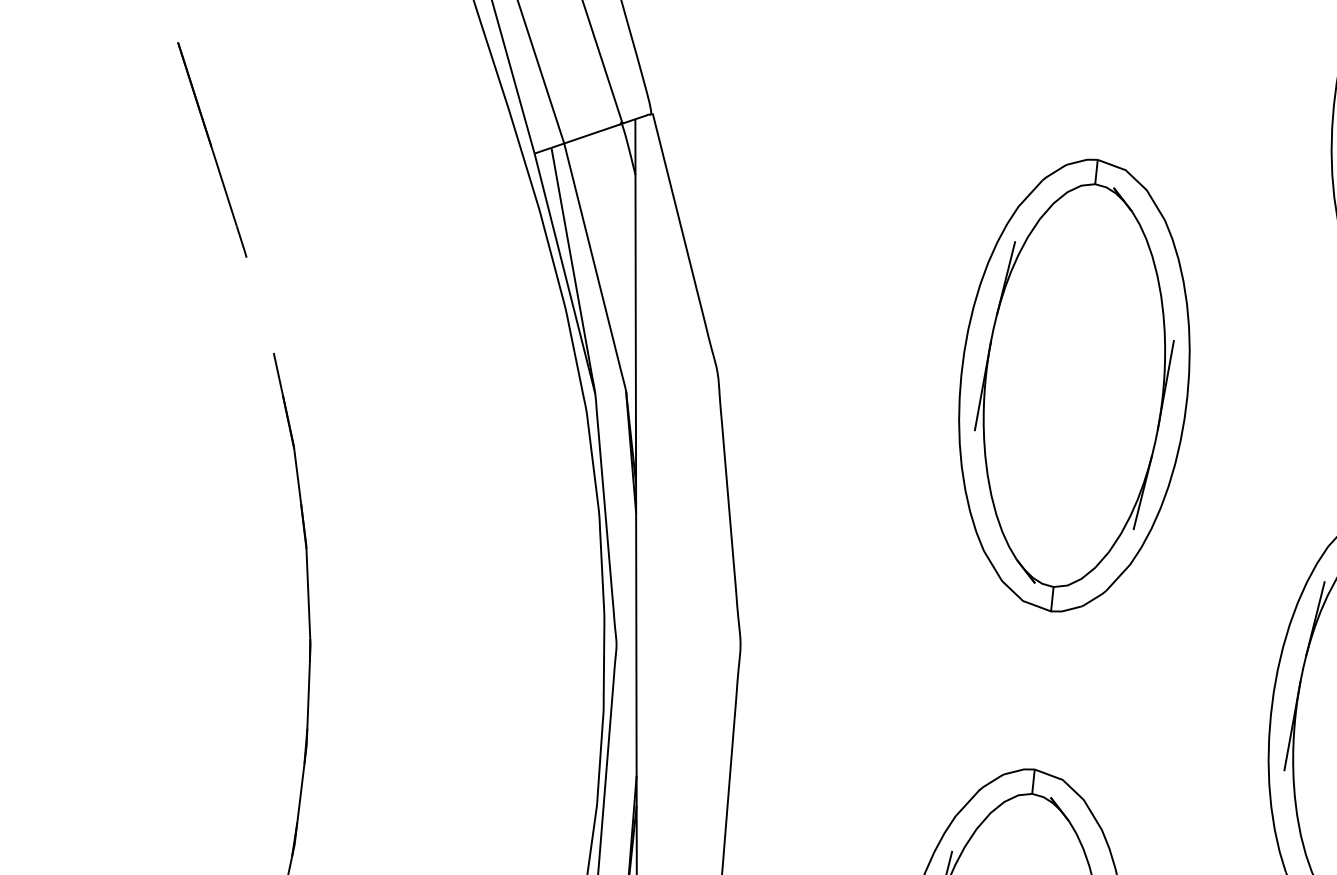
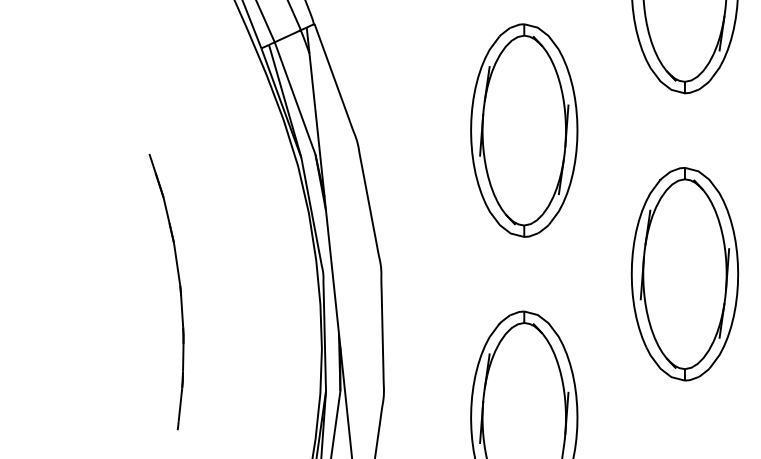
line: (211, 148) -> (110, 61), removed

